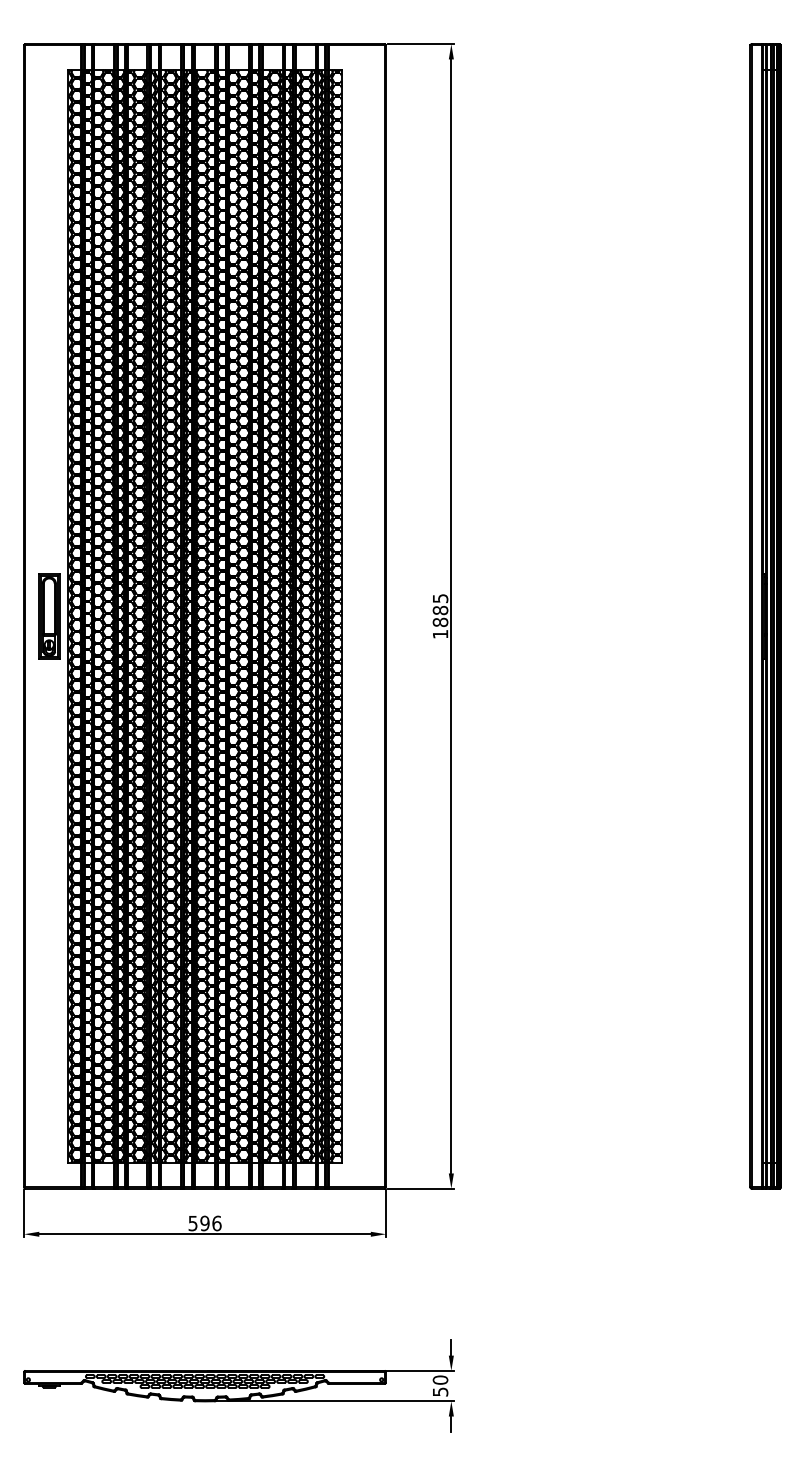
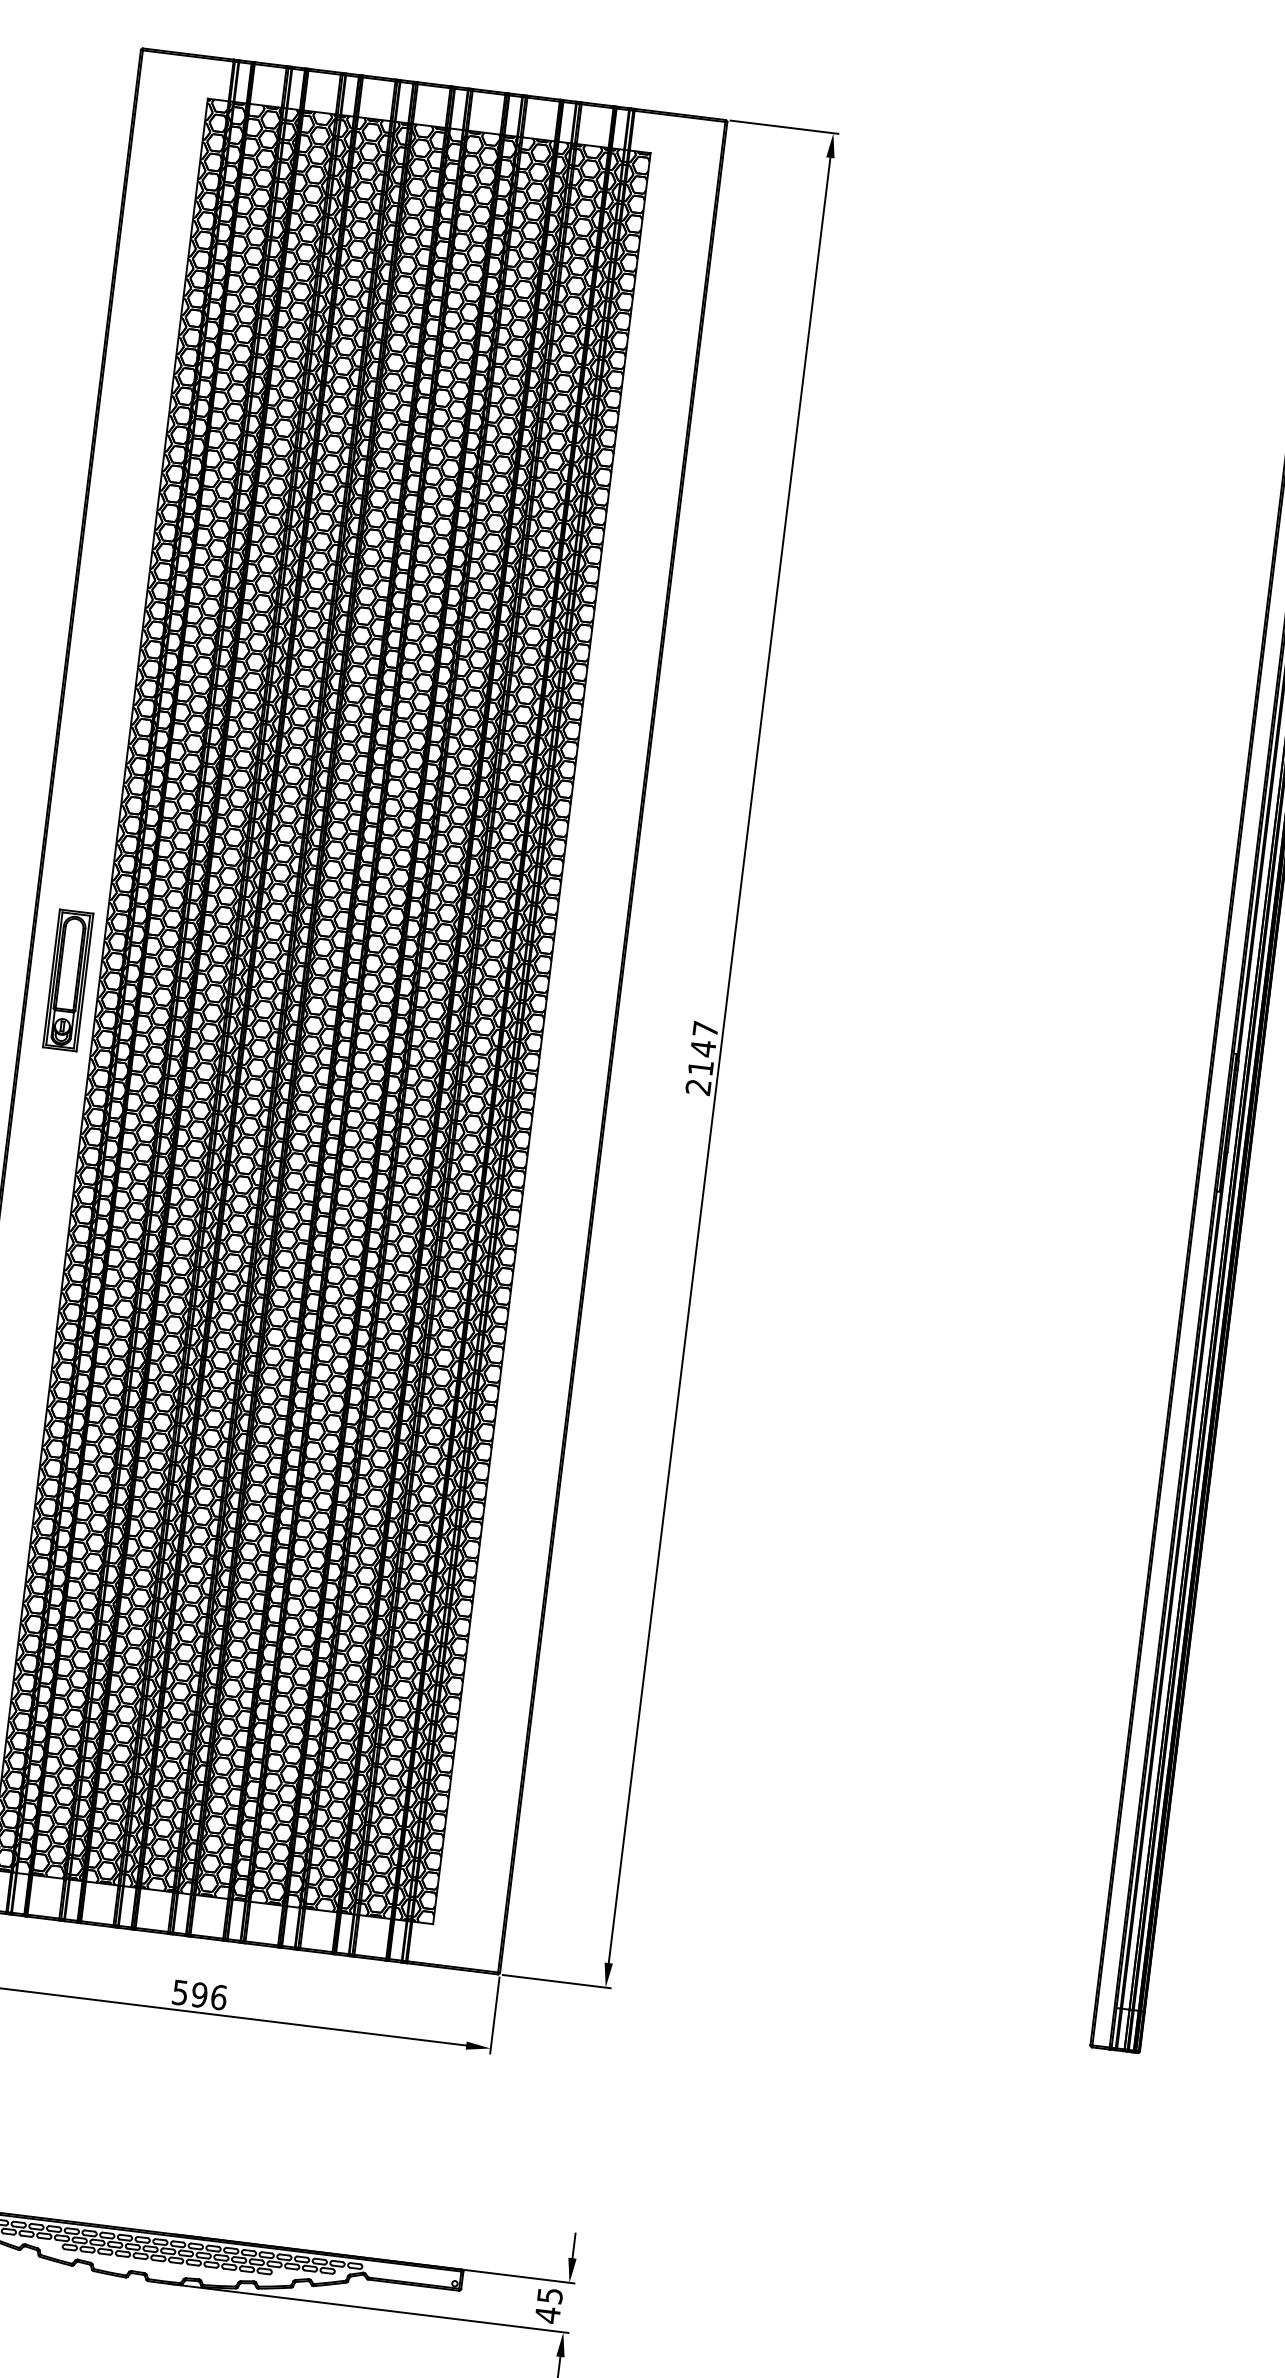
text: (440, 616) -> (701, 1058), 1885 -> 2147
text: (440, 1386) -> (548, 2306), 50 -> 45

